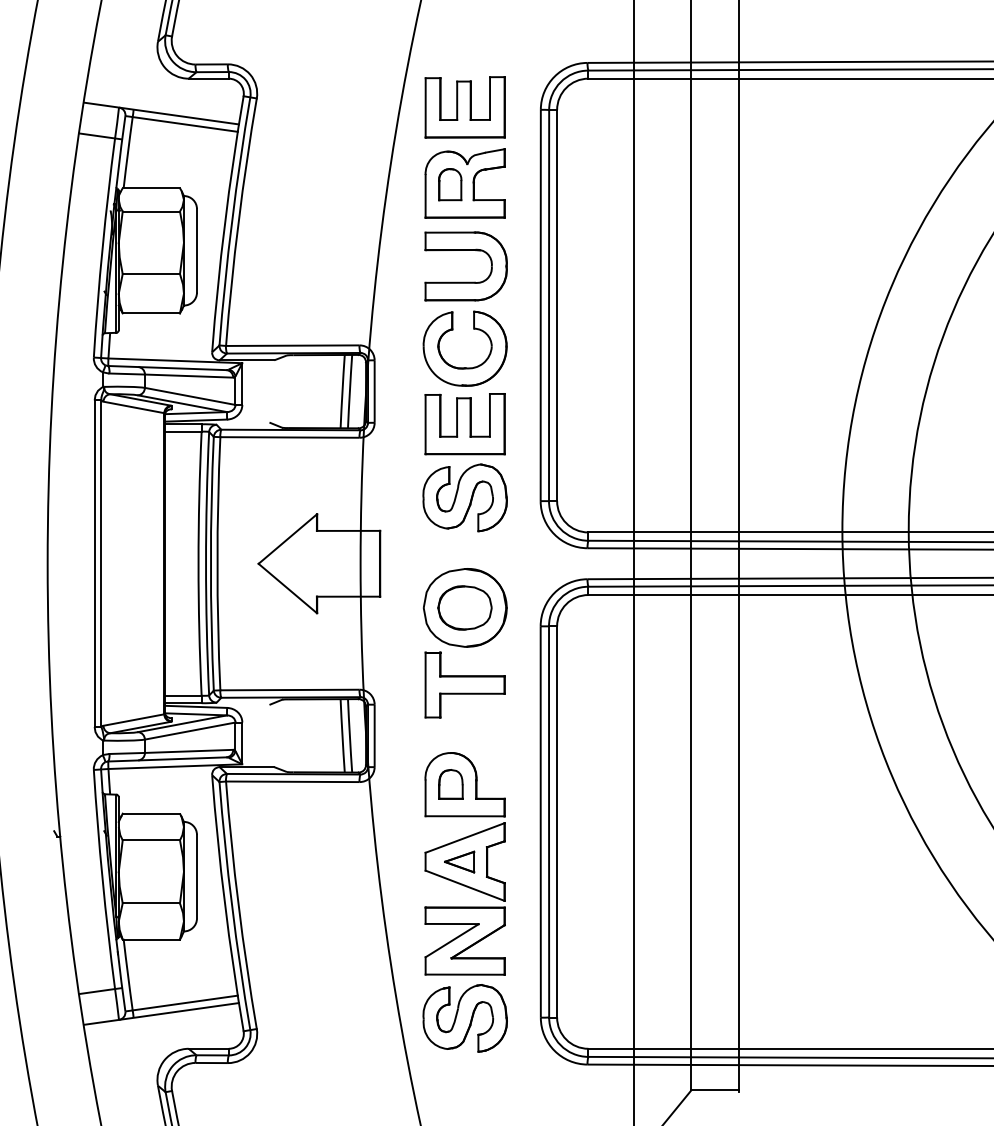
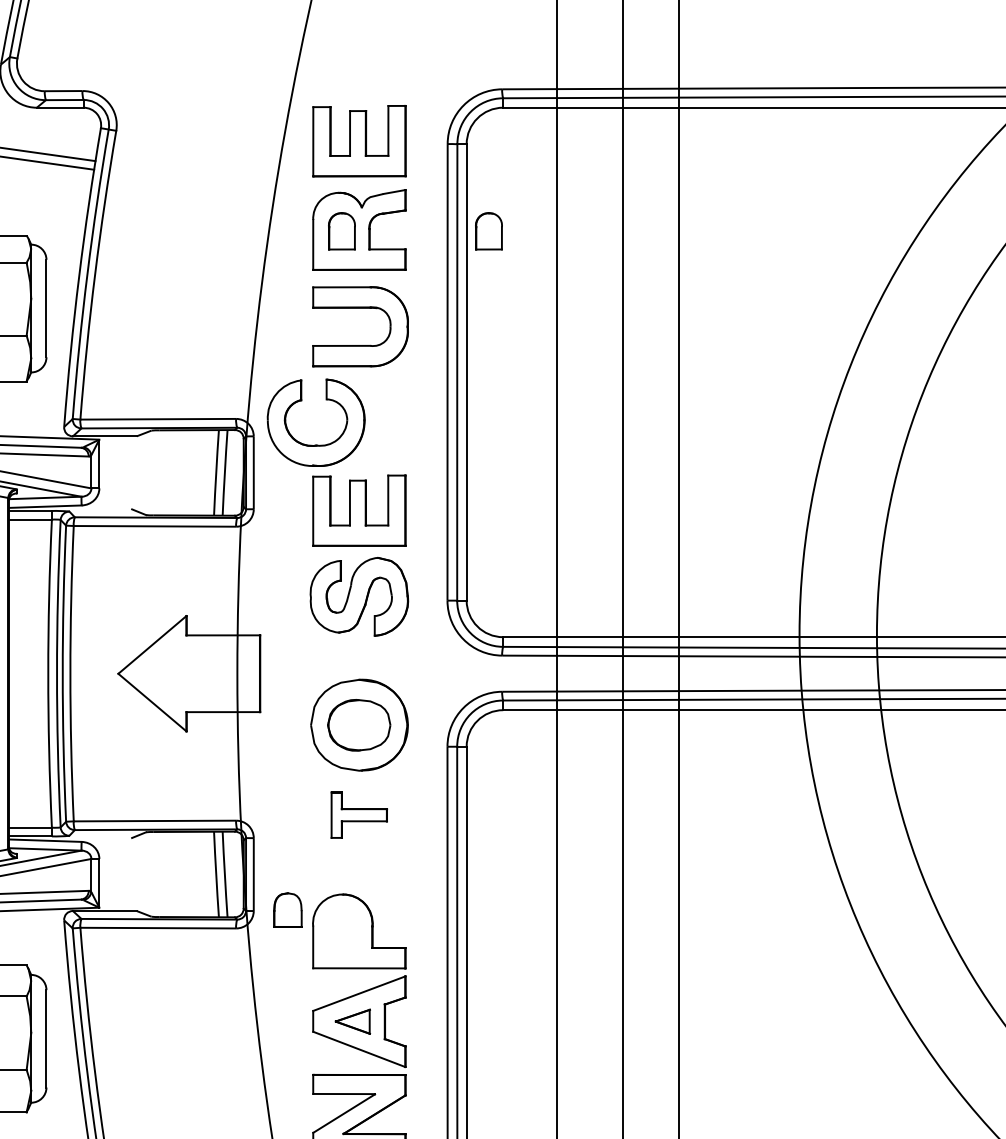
part: (576, 184) -> (489, 231), added
part: (464, 367) -> (315, 444), moved
part: (464, 684) -> (358, 814), size x0.6
part: (450, 784) -> (287, 910), moved

